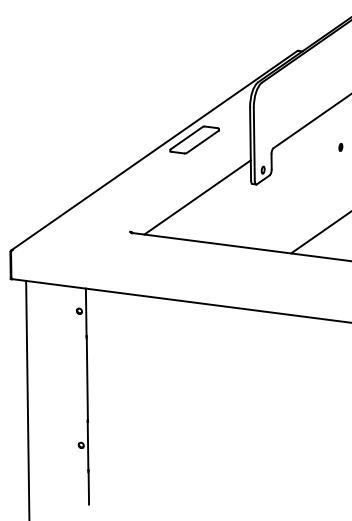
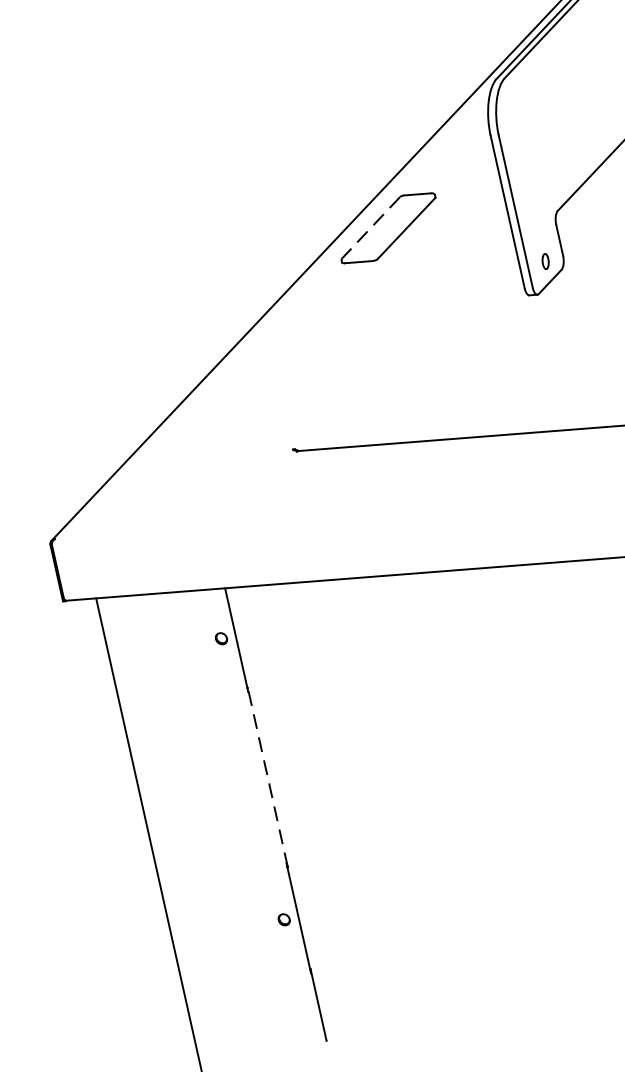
line: (186, 138) -> (370, 228), solid -> dashed
line: (197, 197) -> (419, 347), removed
line: (87, 378) -> (267, 776), solid -> dashed

